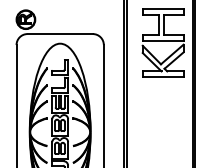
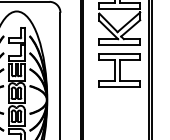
part: (163, 102) -> (120, 70), added

